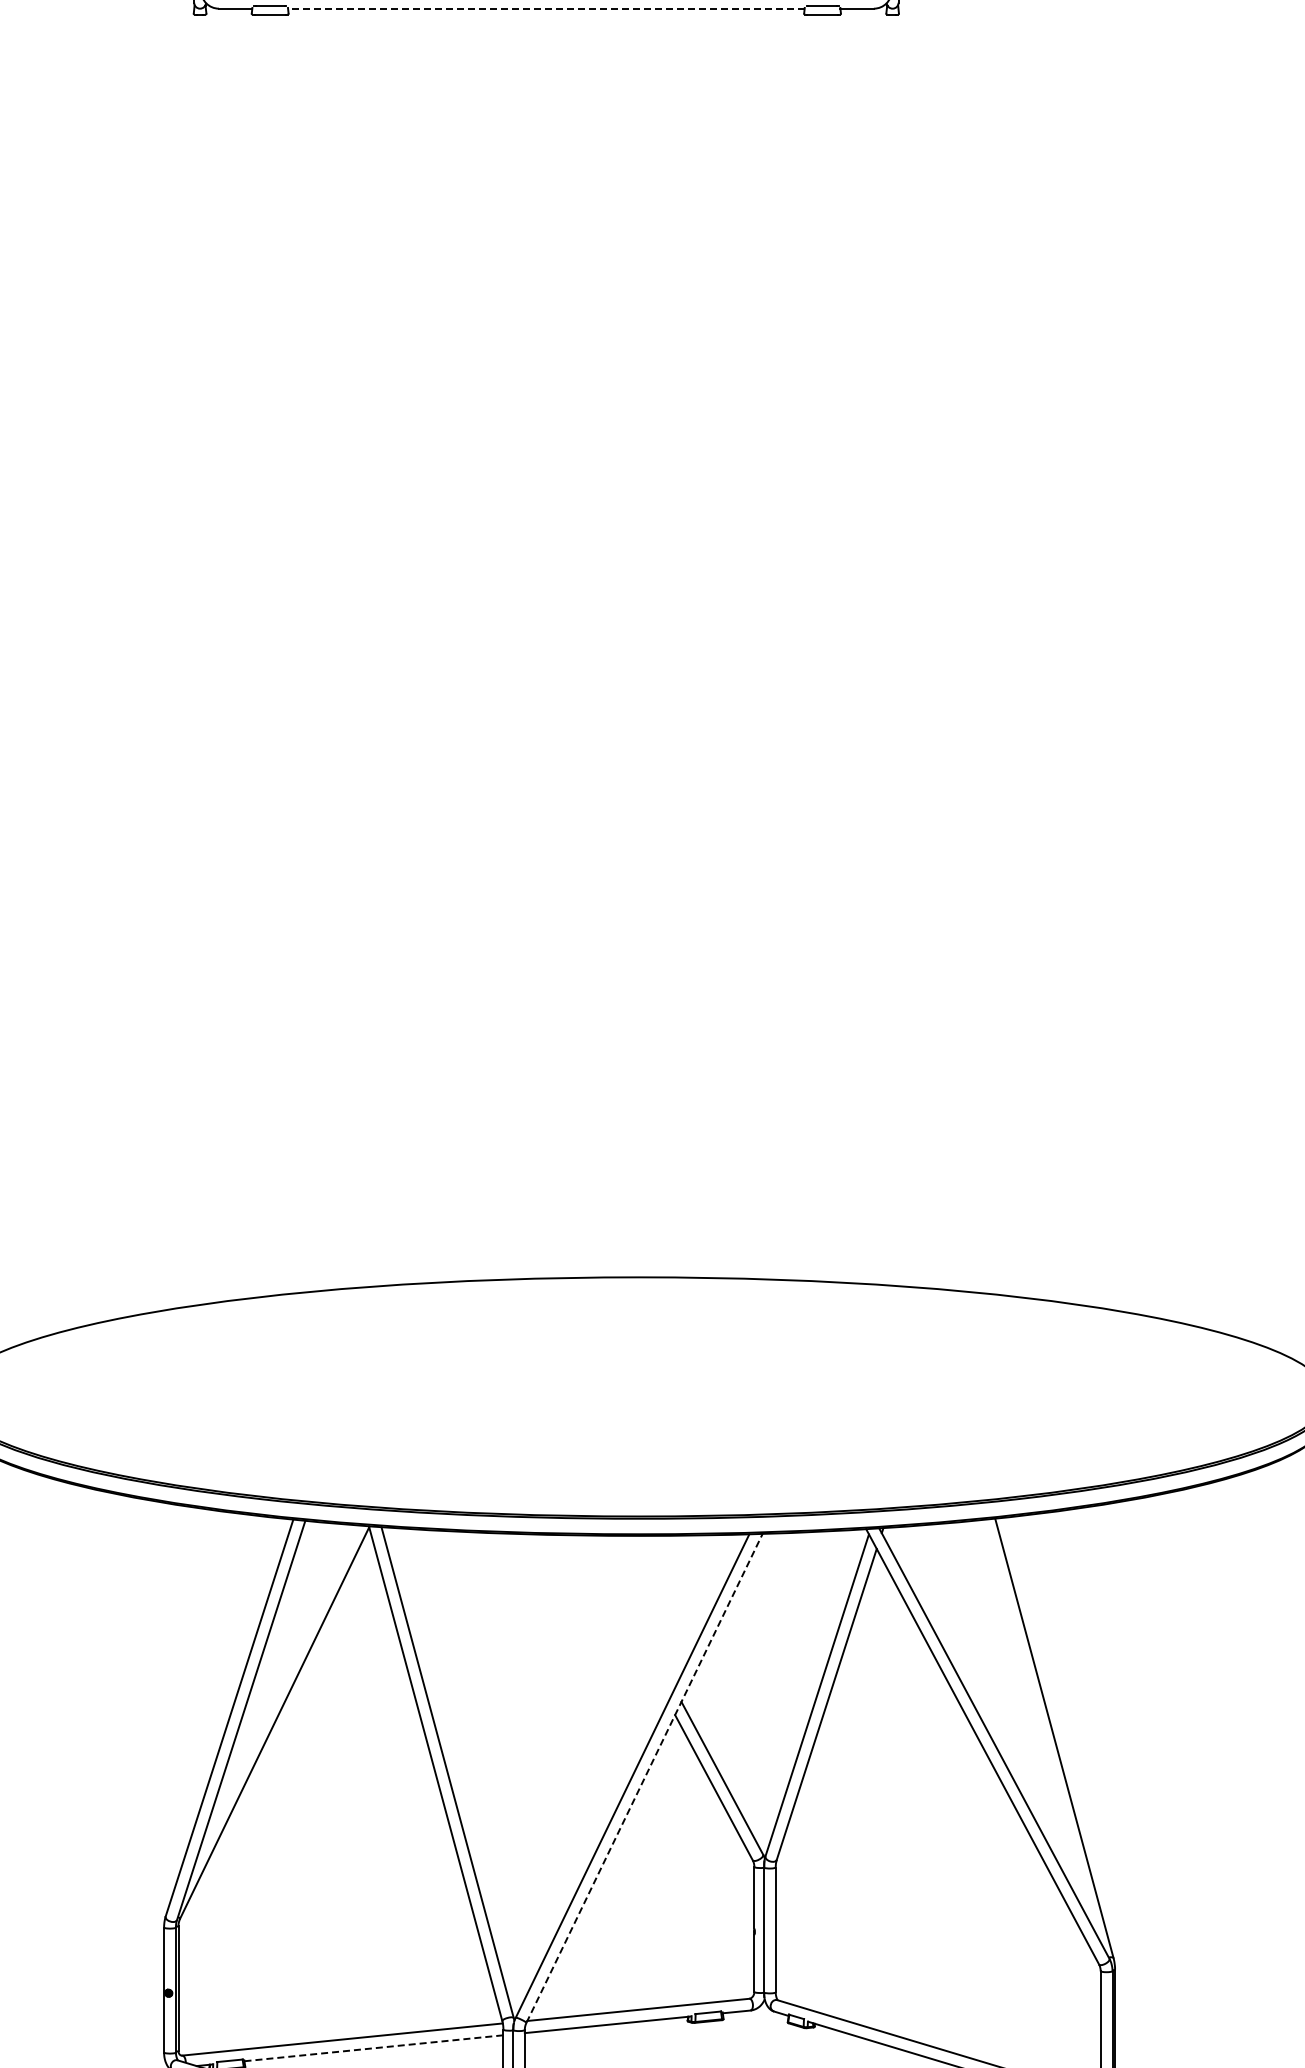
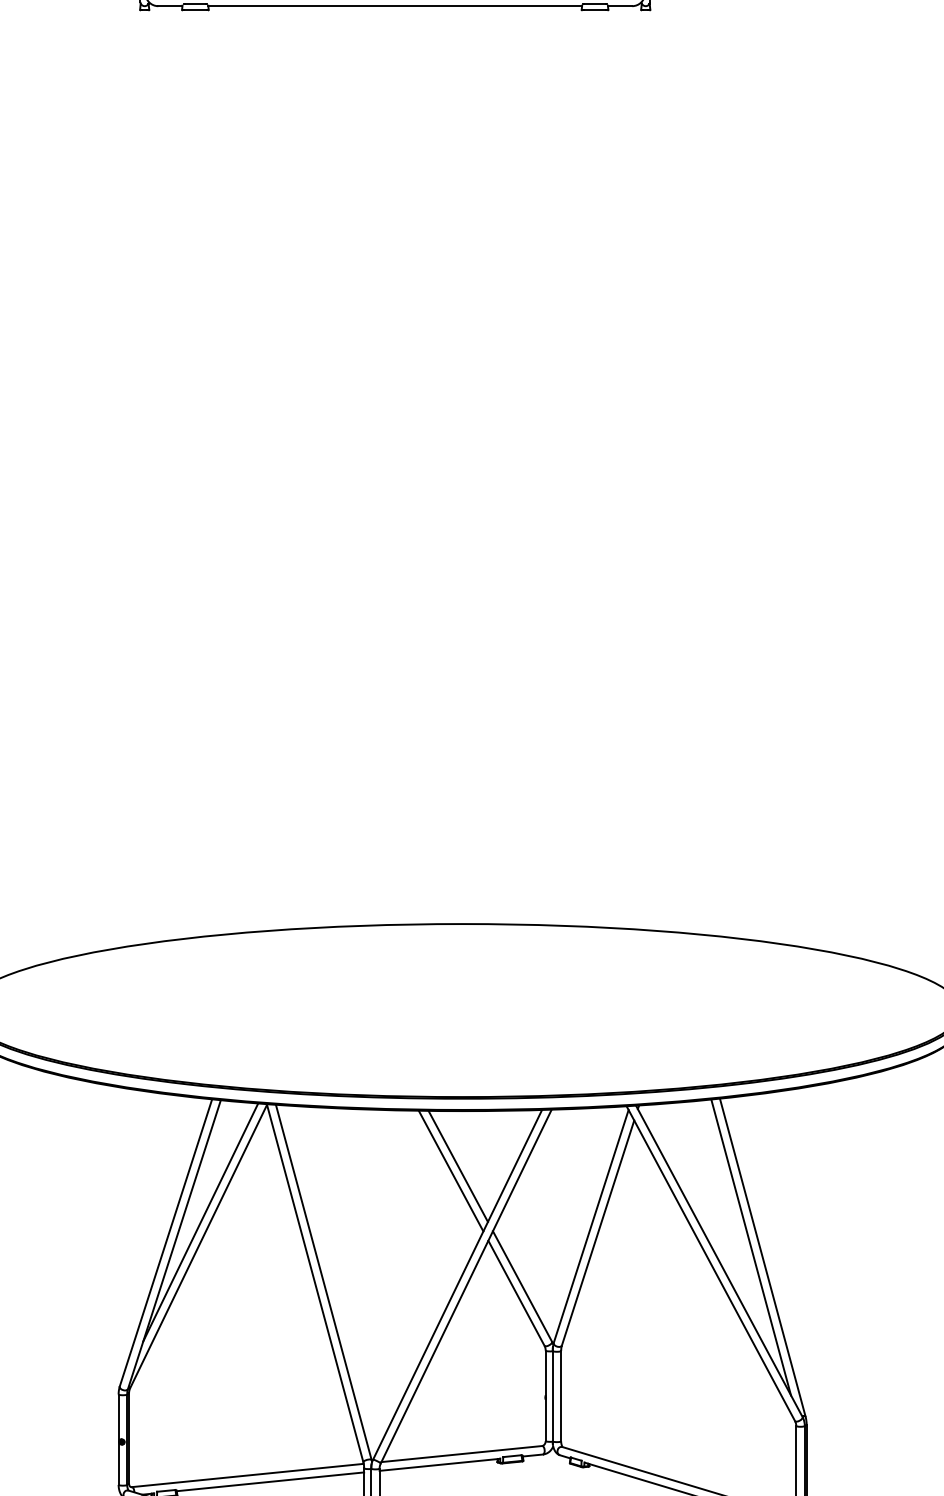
line: (545, 8) -> (394, 6), dashed -> solid
line: (633, 1612) -> (458, 1166), added
line: (623, 1618) -> (451, 1170), added
line: (277, 1689) -> (200, 1222), added
line: (1038, 1723) -> (751, 1246), added
line: (644, 1777) -> (466, 1285), dashed -> solid
line: (374, 2048) -> (270, 1481), dashed -> solid

